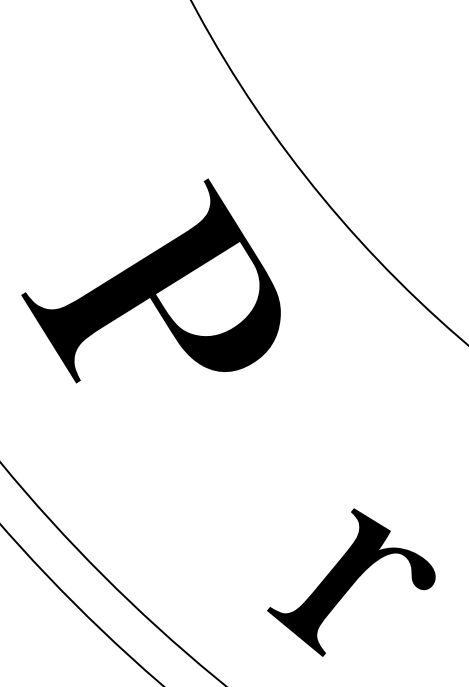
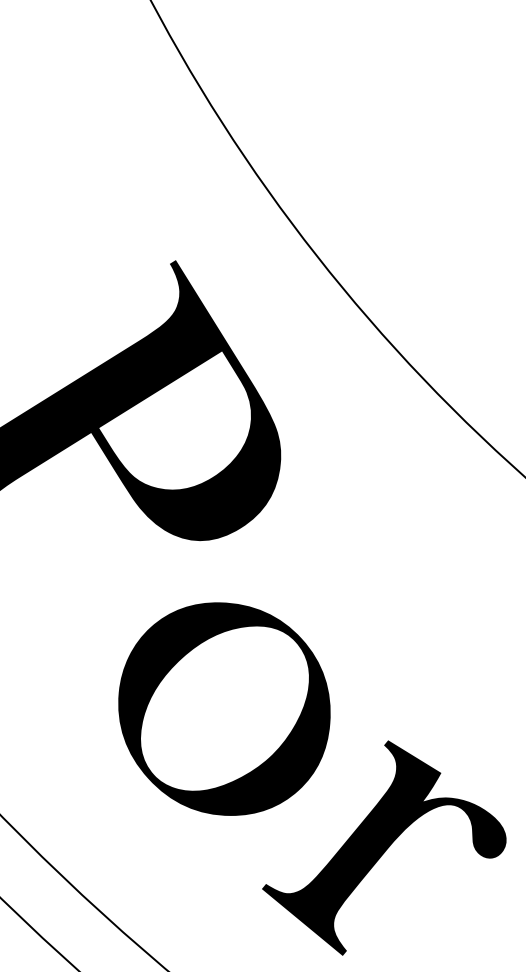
part: (241, 486) -> (224, 708), added

